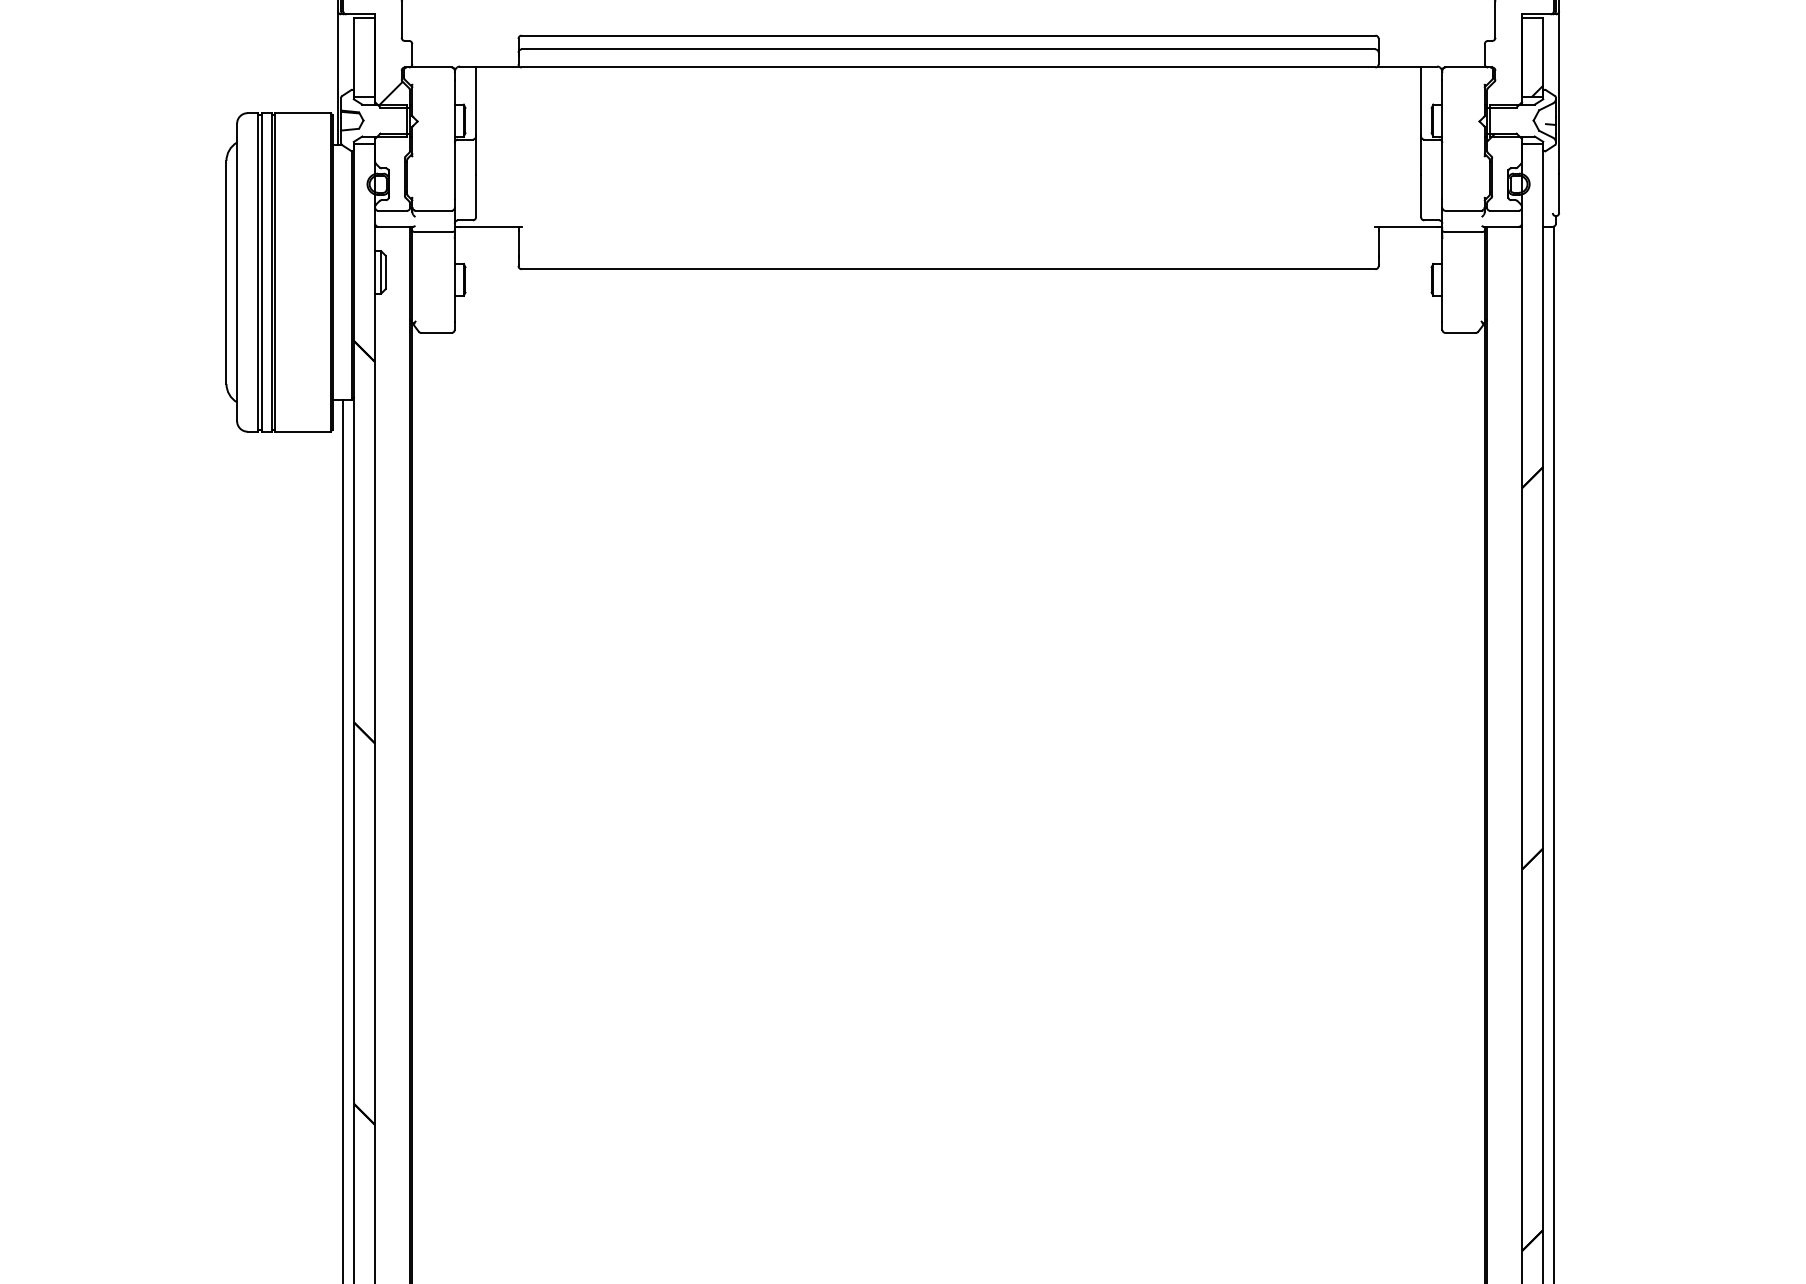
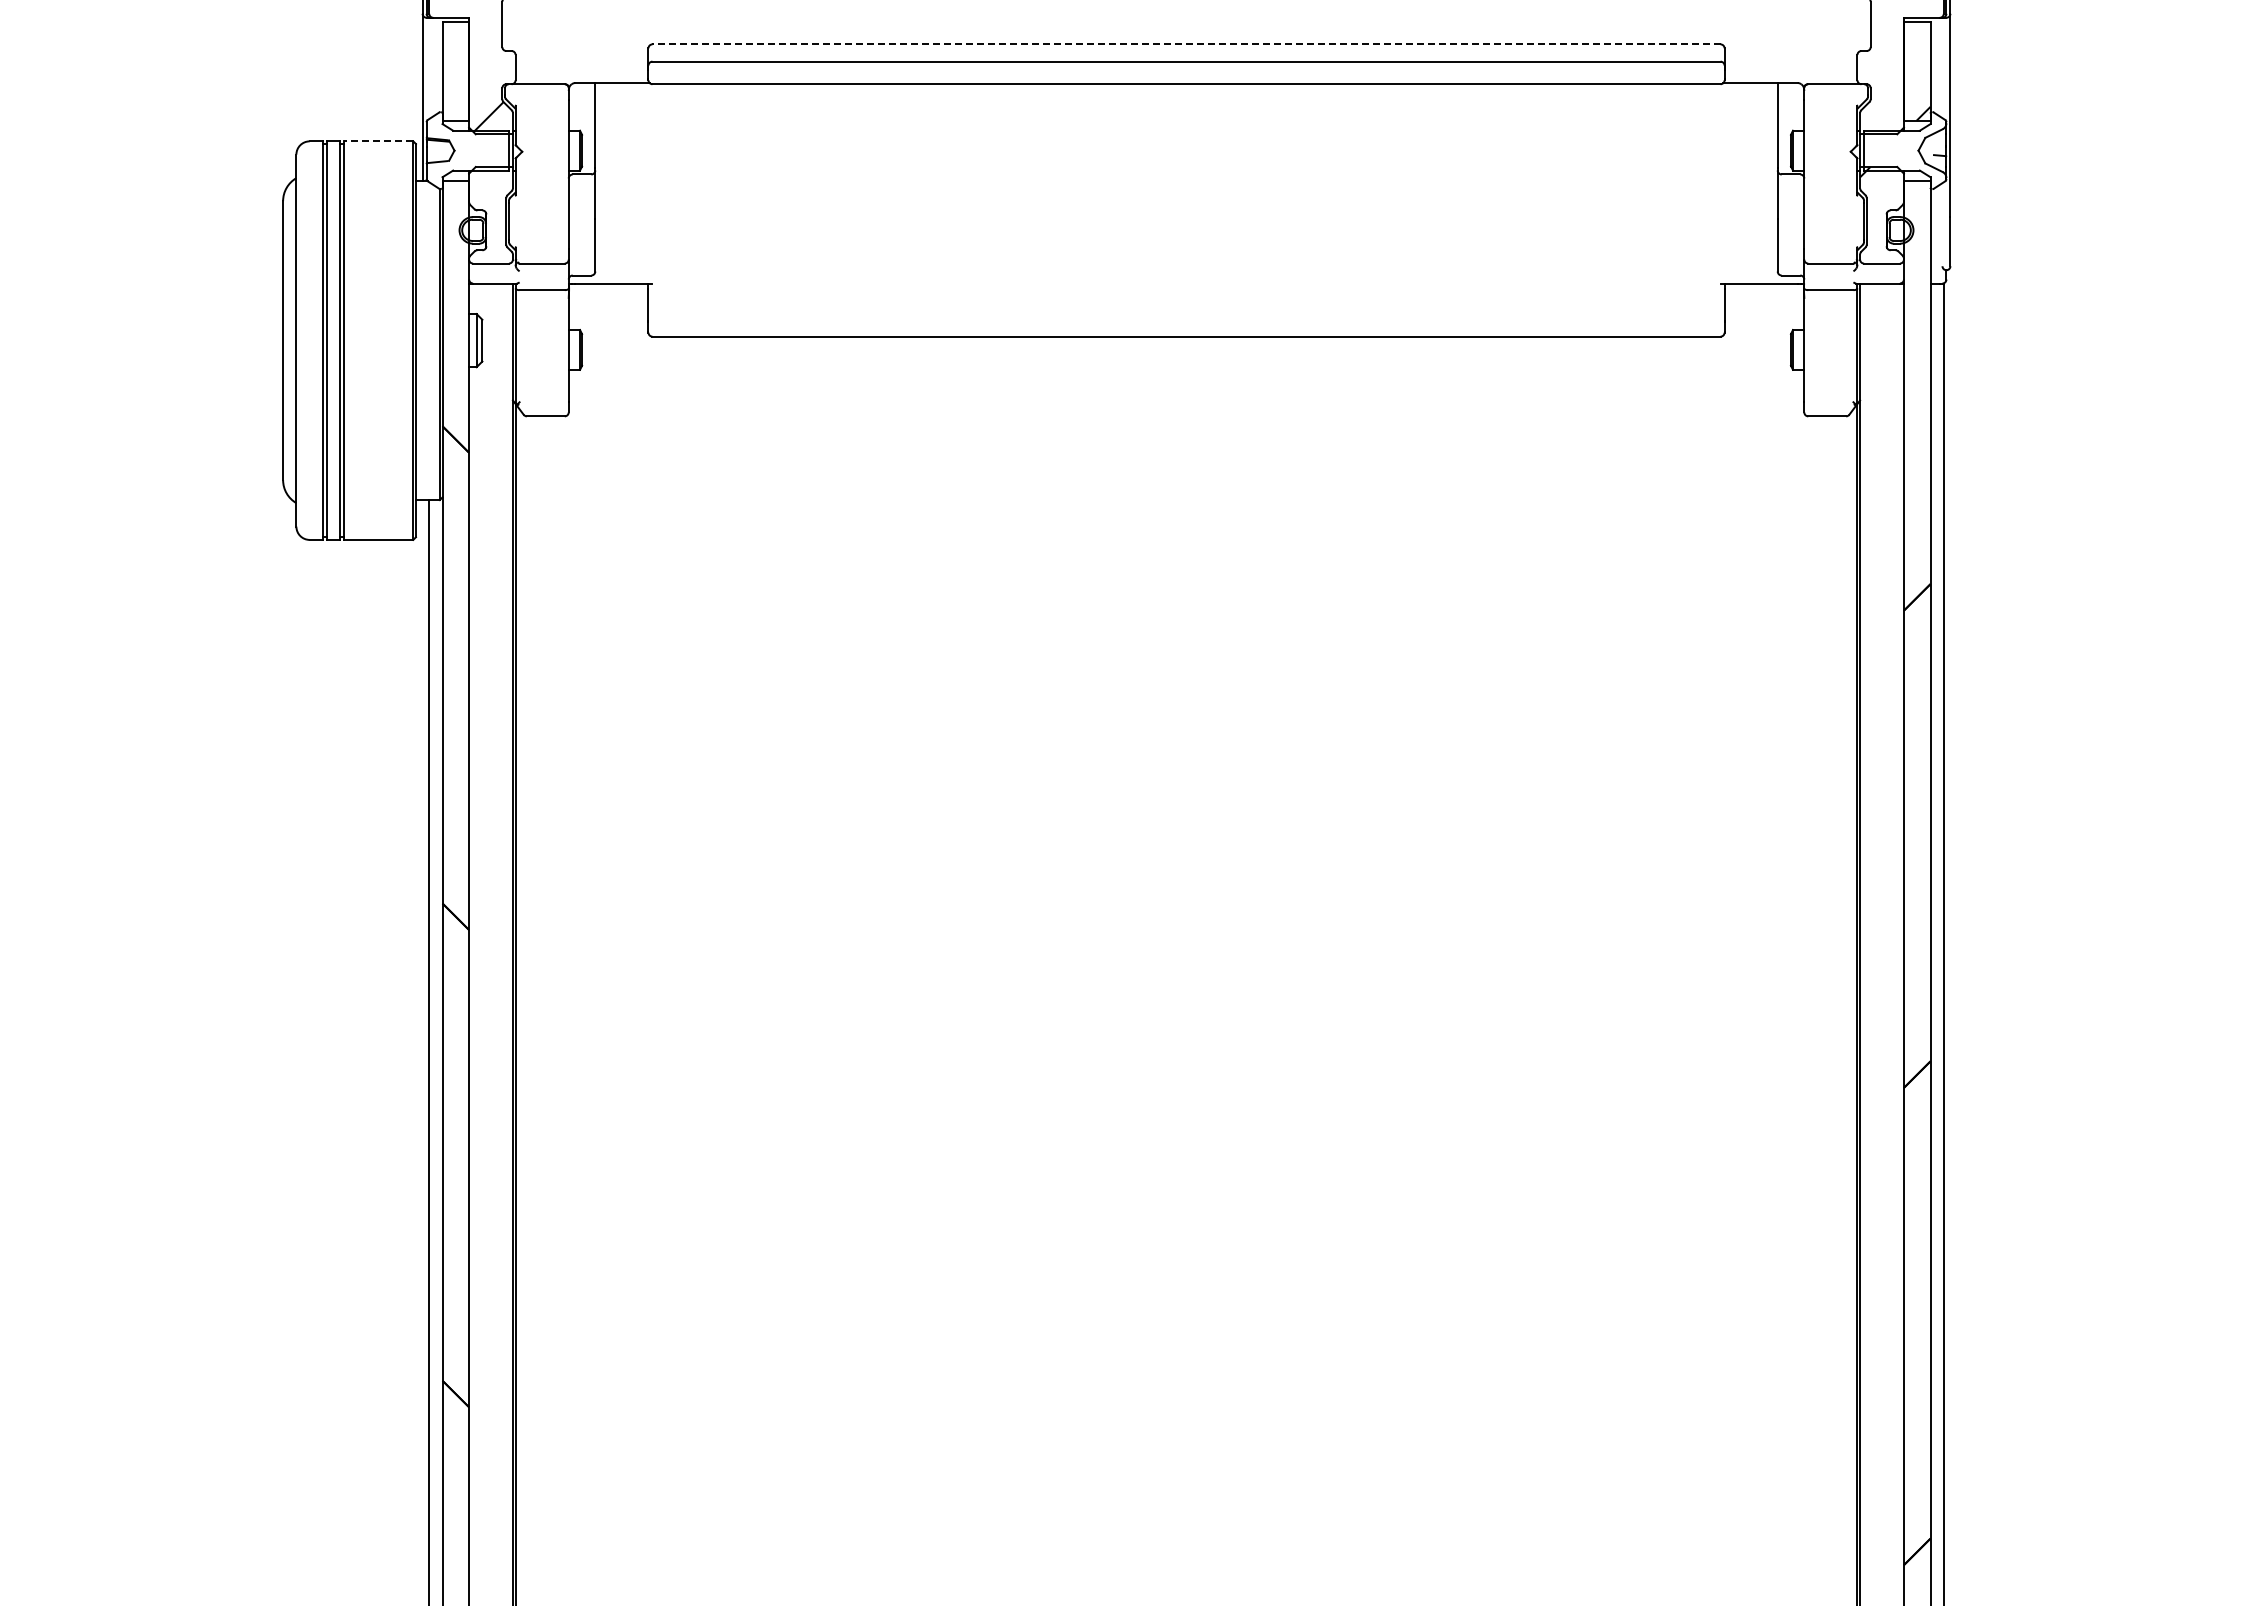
line: (948, 35) -> (1186, 44), solid -> dashed
line: (302, 113) -> (378, 141), solid -> dashed

